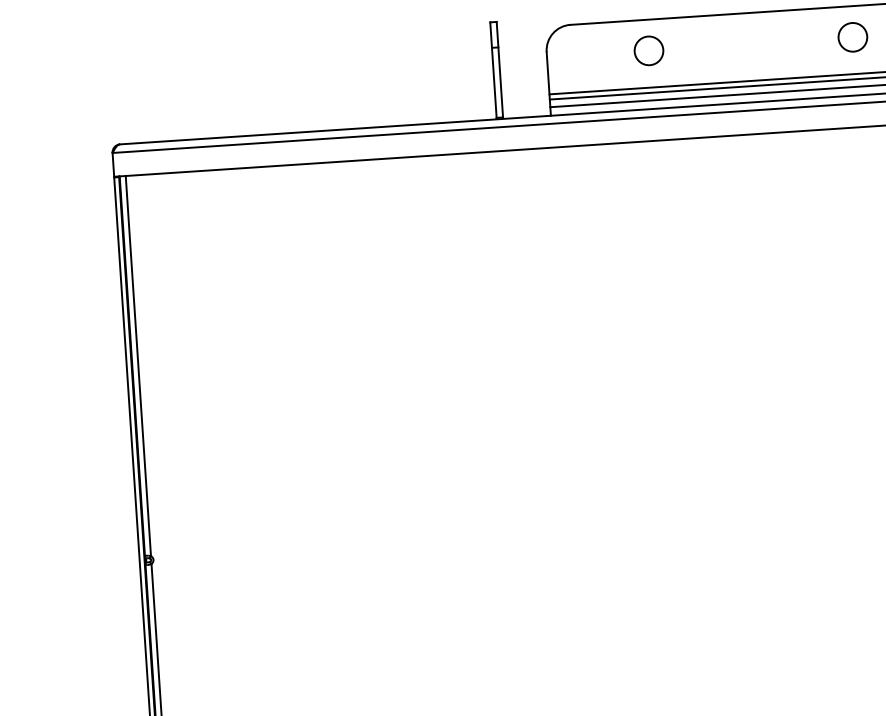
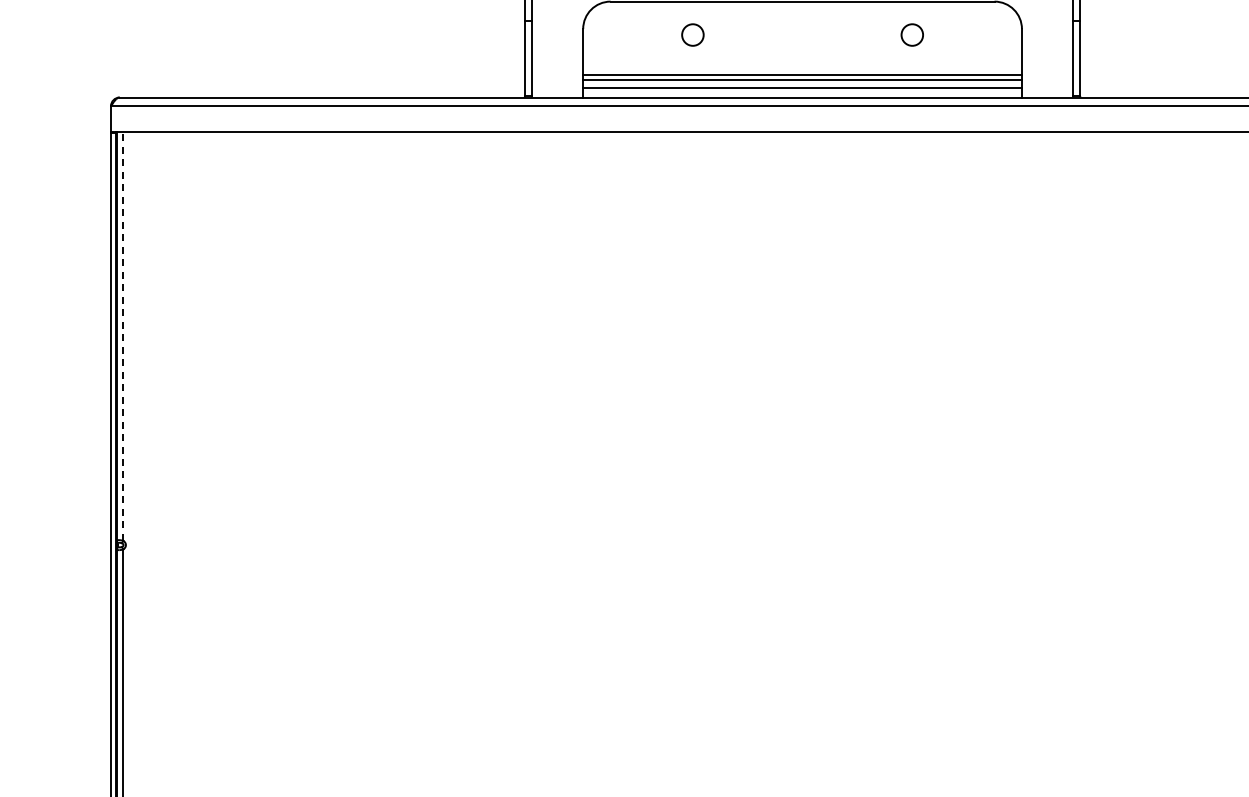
circle: (853, 36) -> (912, 34), size x0.7
circle: (648, 50) -> (692, 34), size x0.7
line: (138, 366) -> (123, 336), solid -> dashed

